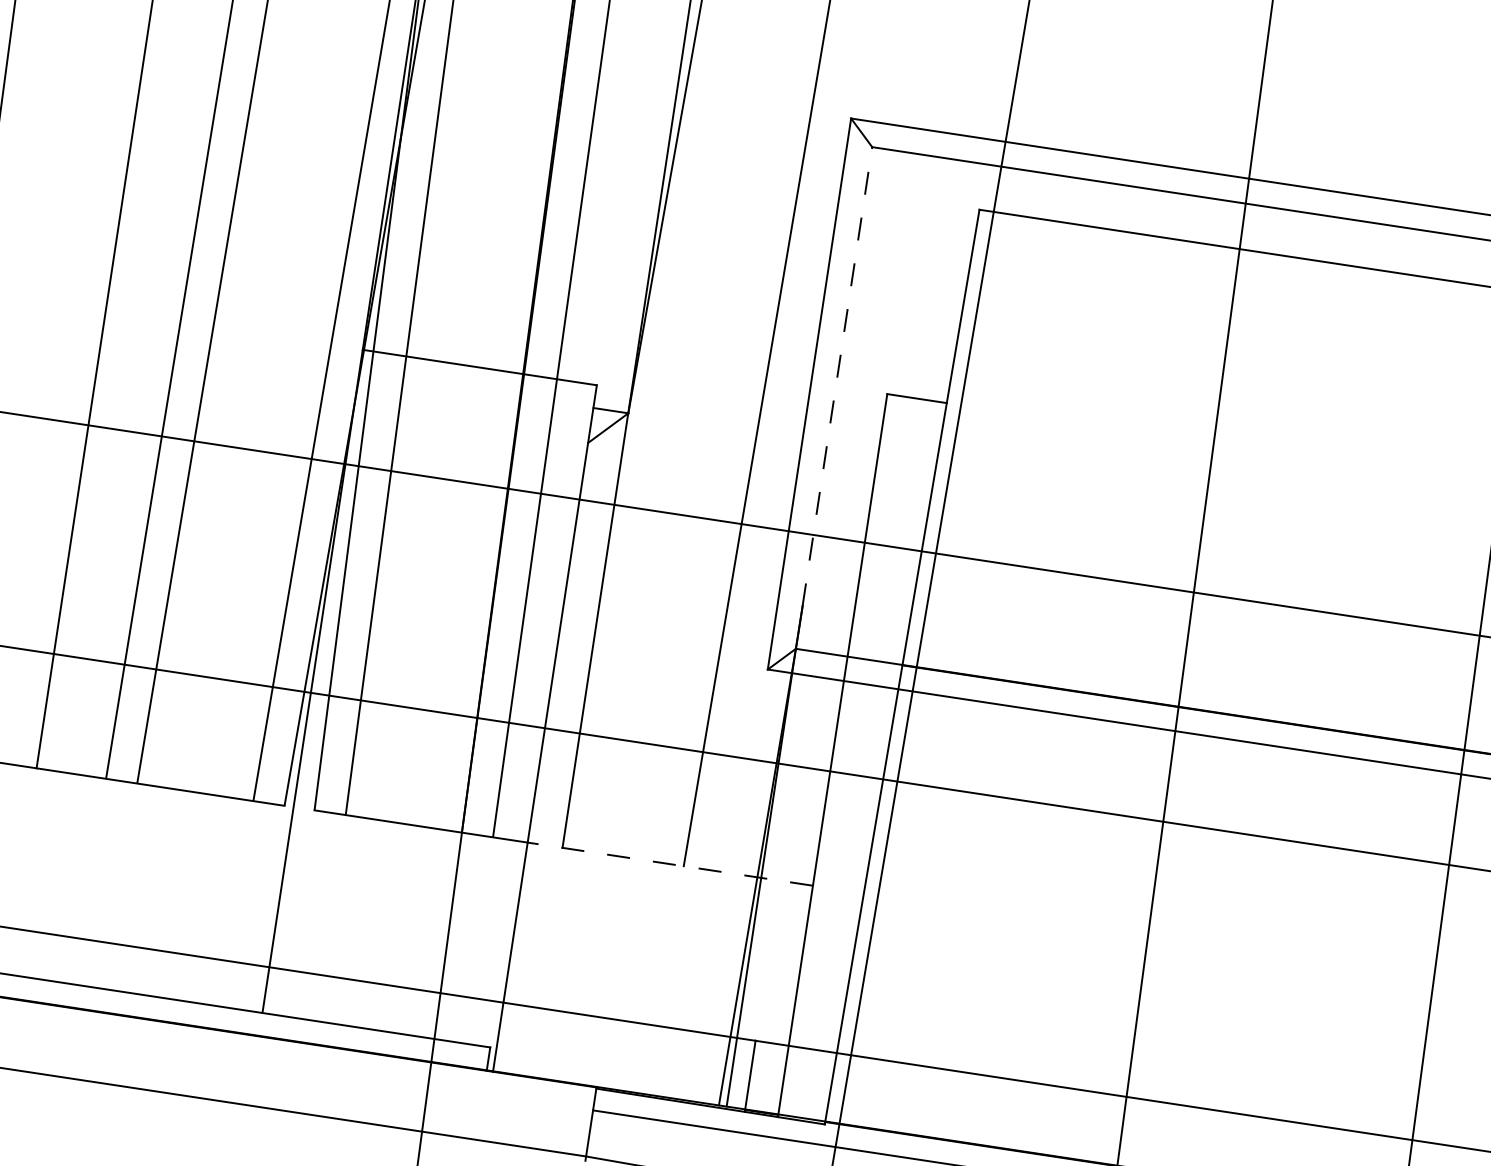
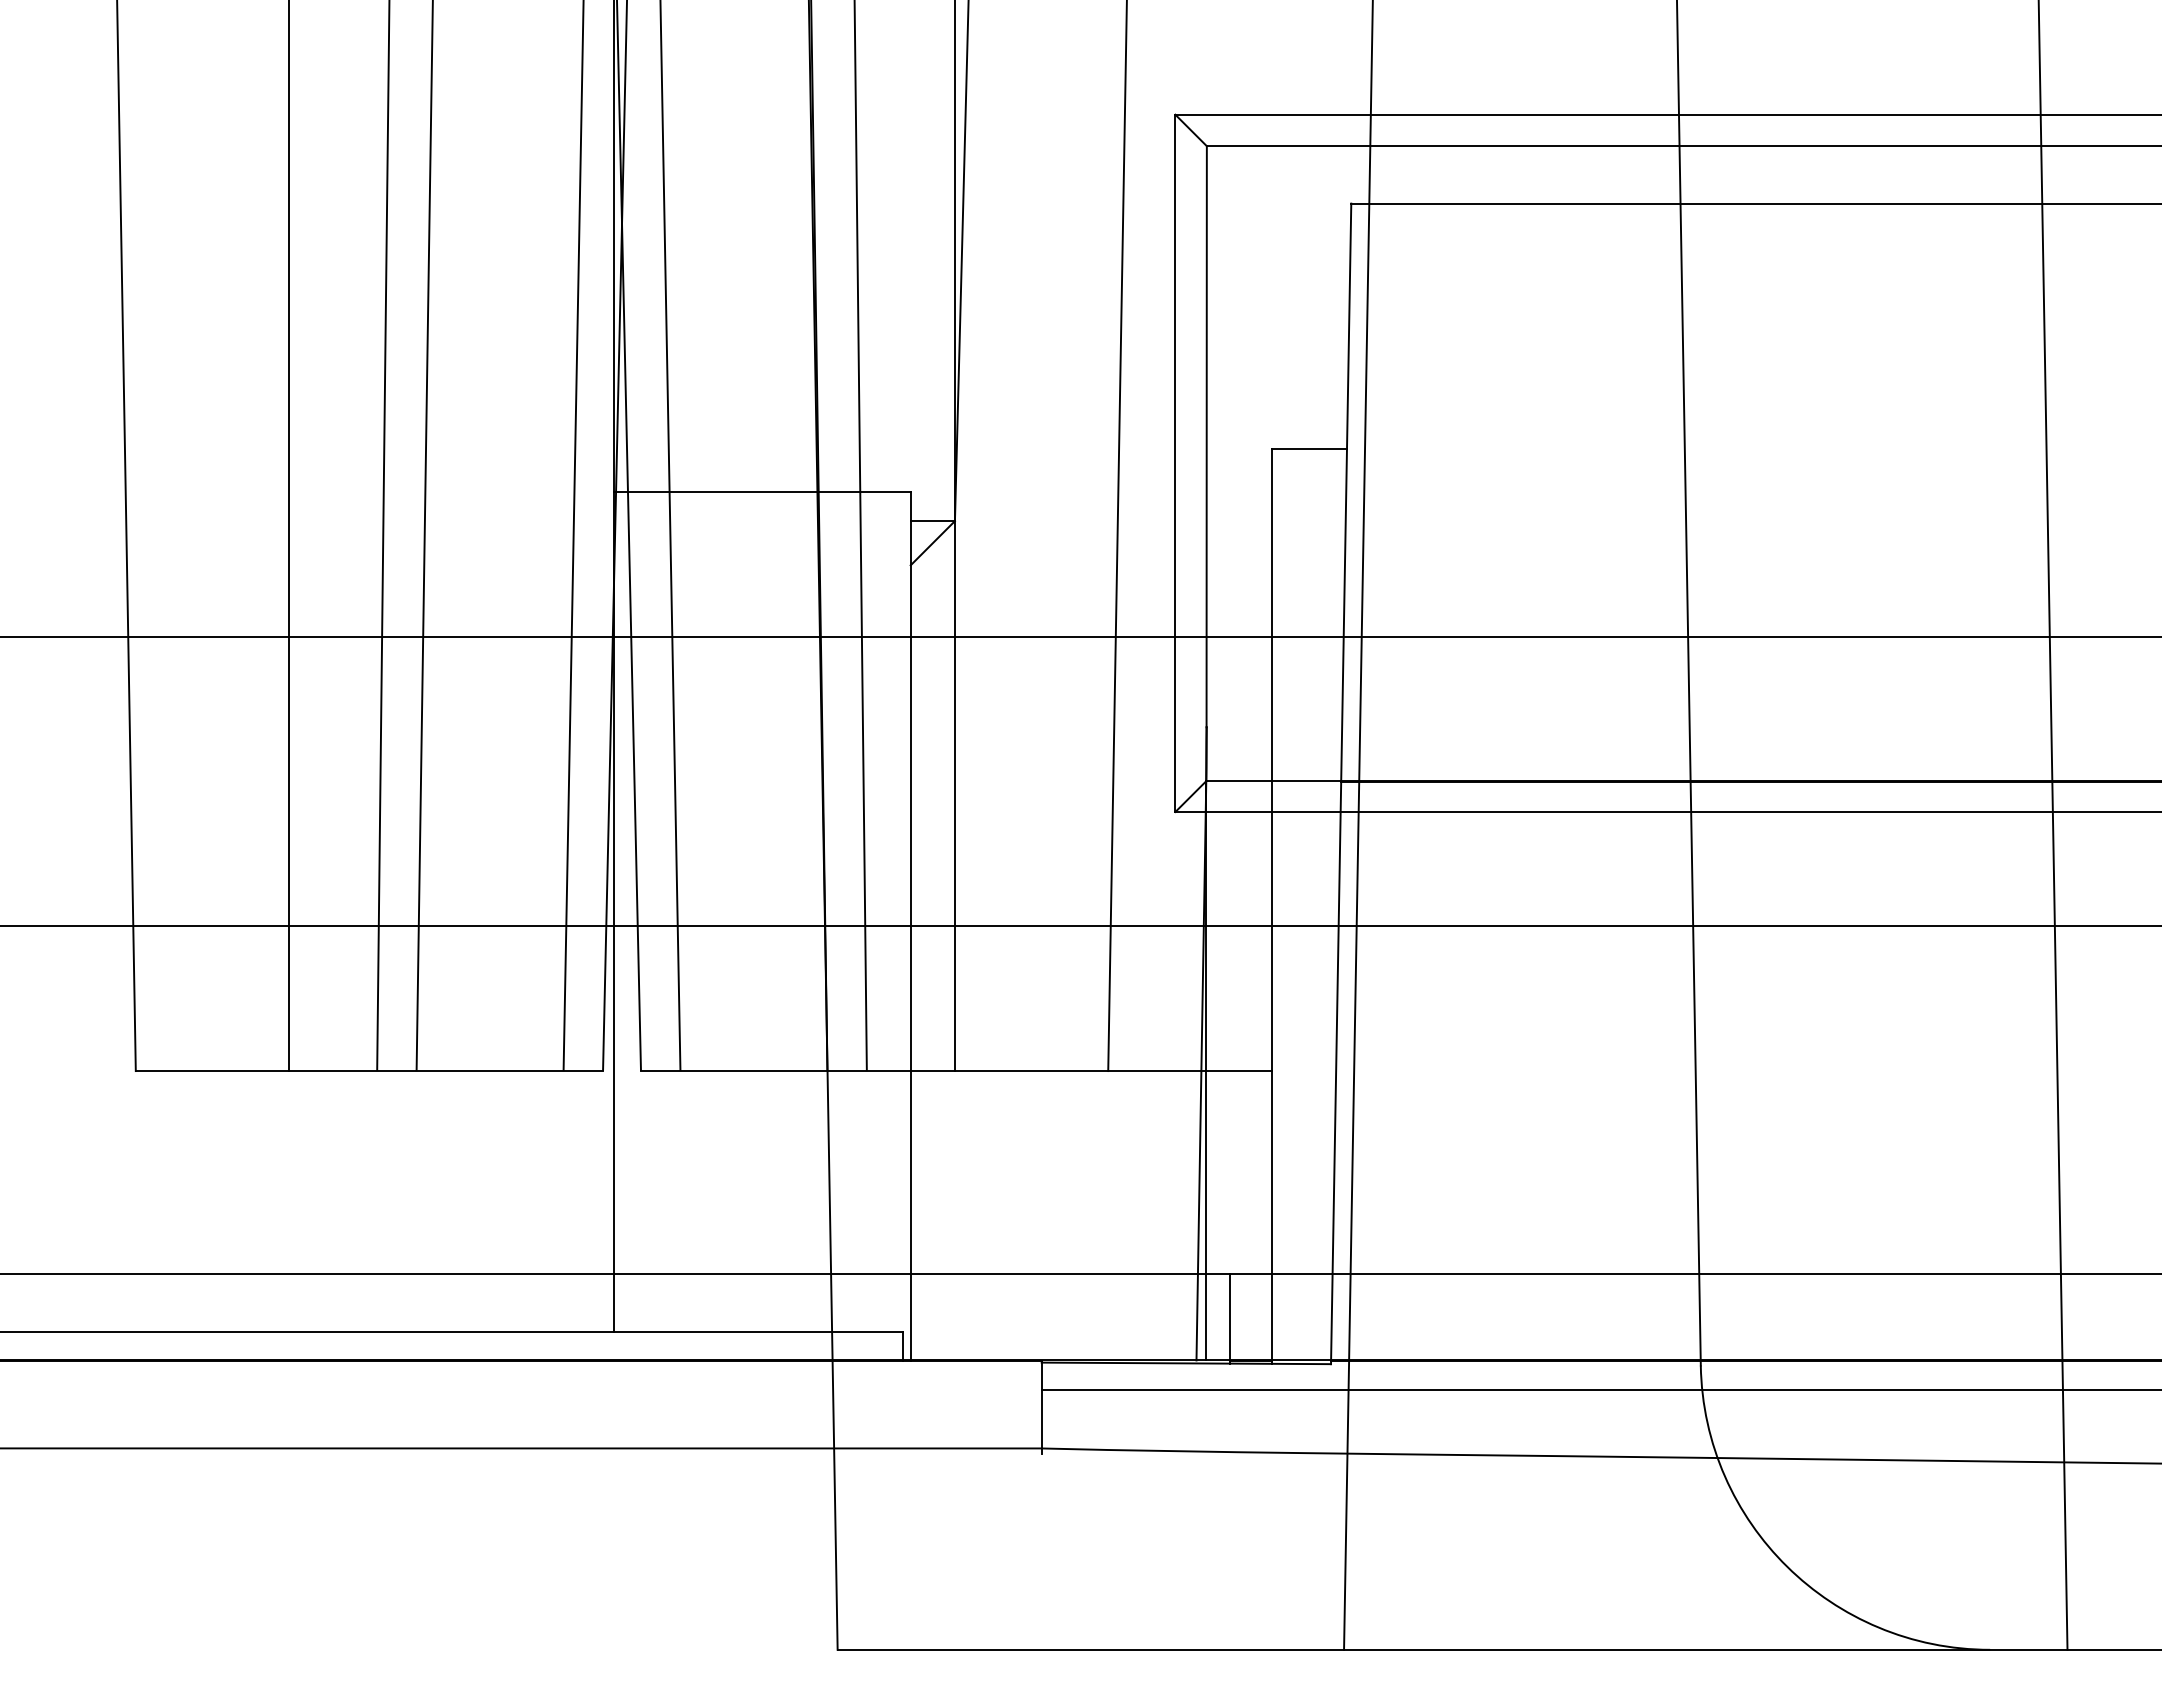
line: (837, 376) -> (1206, 436), dashed -> solid
line: (669, 864) -> (1090, 1071), dashed -> solid

